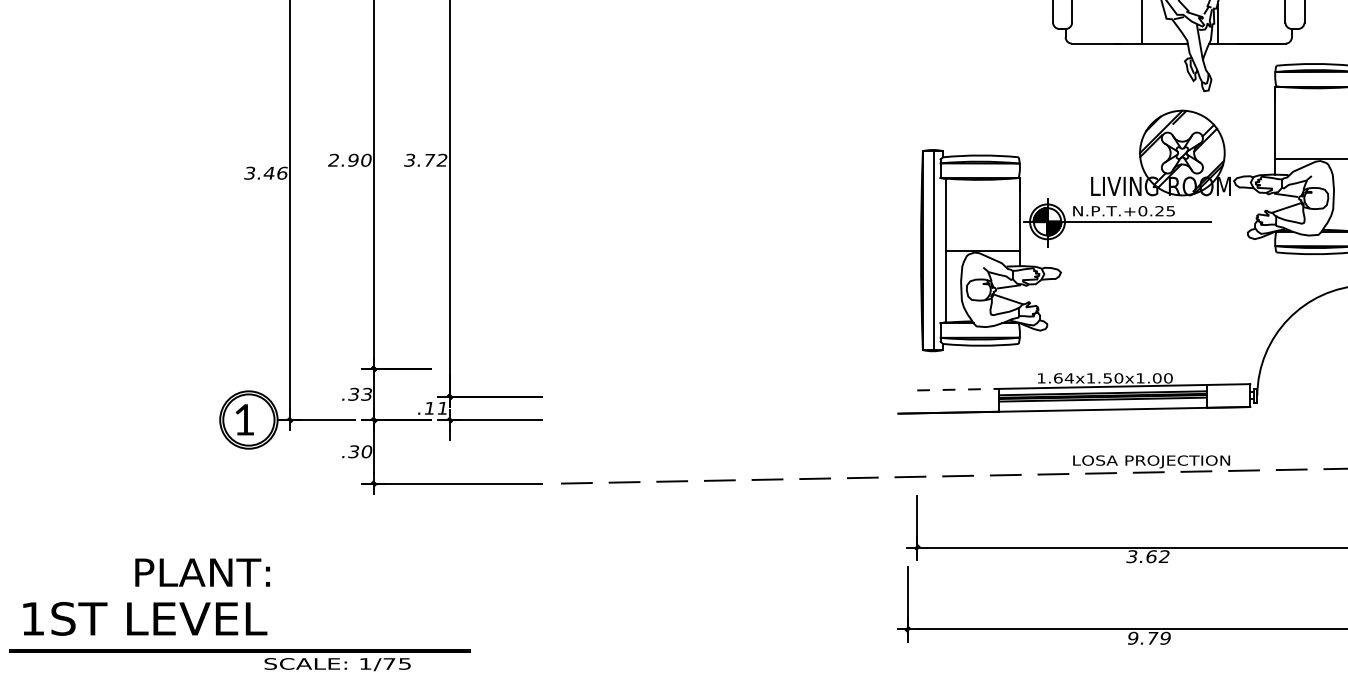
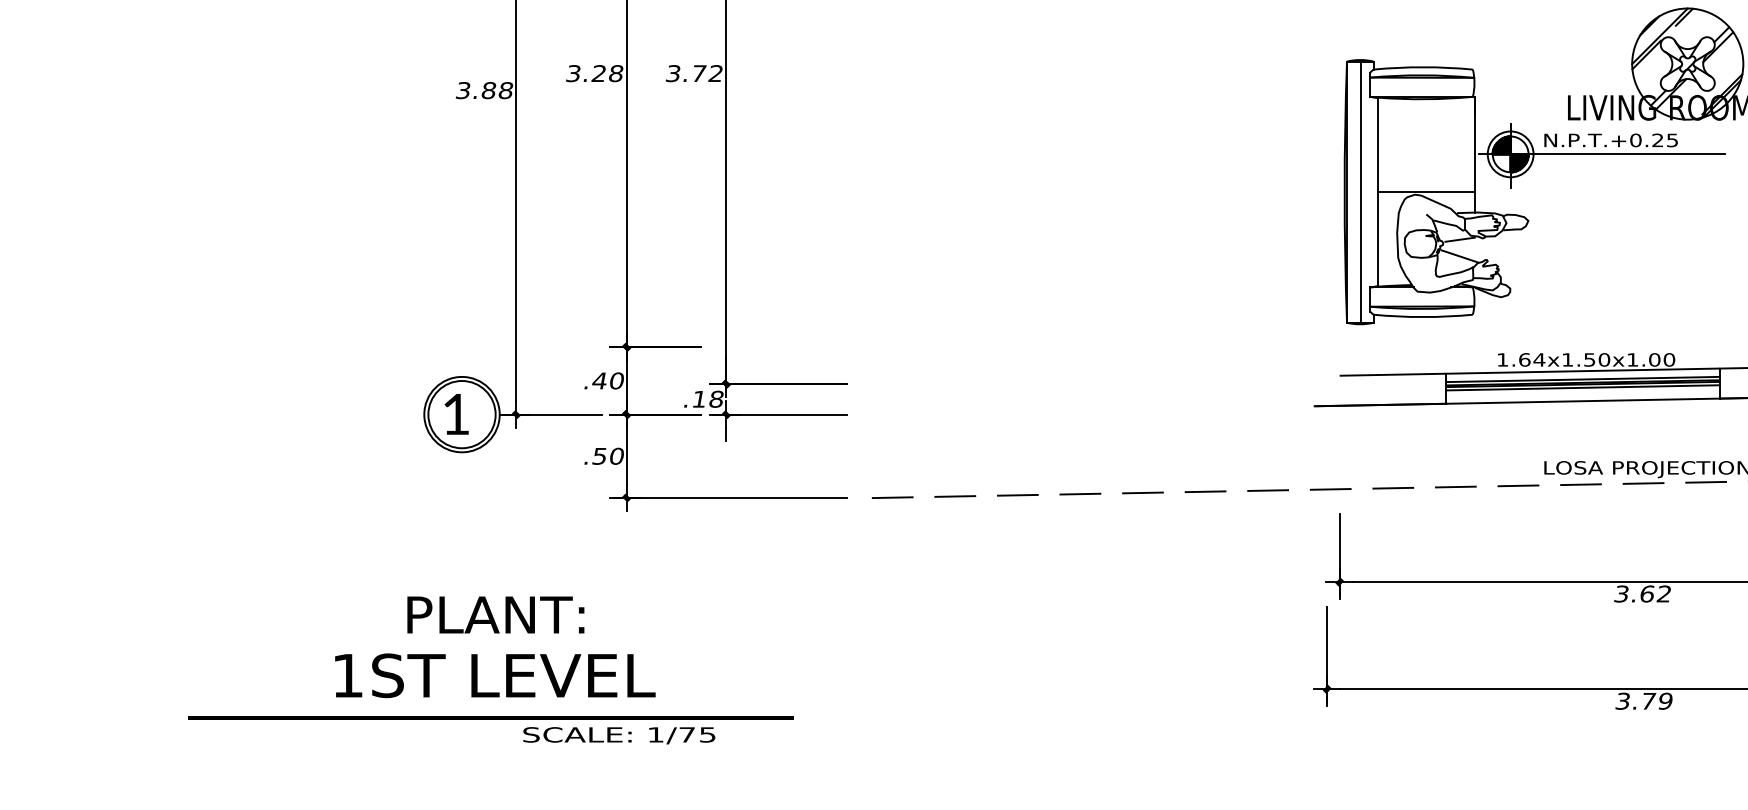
text: (349, 159) -> (594, 72), 2.90 -> 3.28
text: (275, 172) -> (496, 89), 3.46 -> 3.88
line: (957, 389) -> (1392, 374), dashed -> solid
text: (360, 393) -> (608, 379), .33 -> .40
text: (442, 407) -> (716, 398), .11 -> .18
text: (353, 451) -> (599, 455), .30 -> .50
text: (202, 572) -> (495, 614), moved
text: (145, 618) -> (495, 675), moved
text: (1132, 637) -> (1622, 700), 9.79 -> 3.79
text: (239, 660) -> (490, 730), moved

